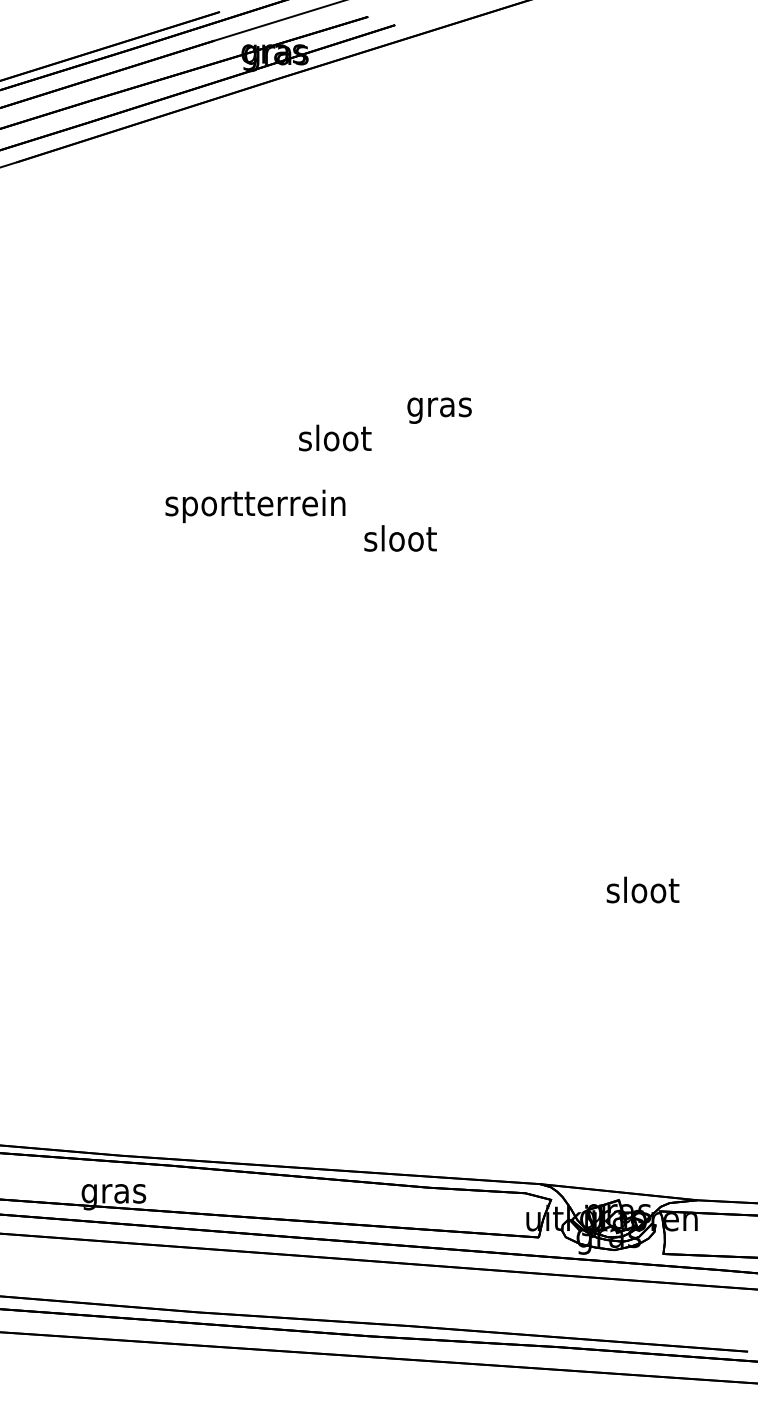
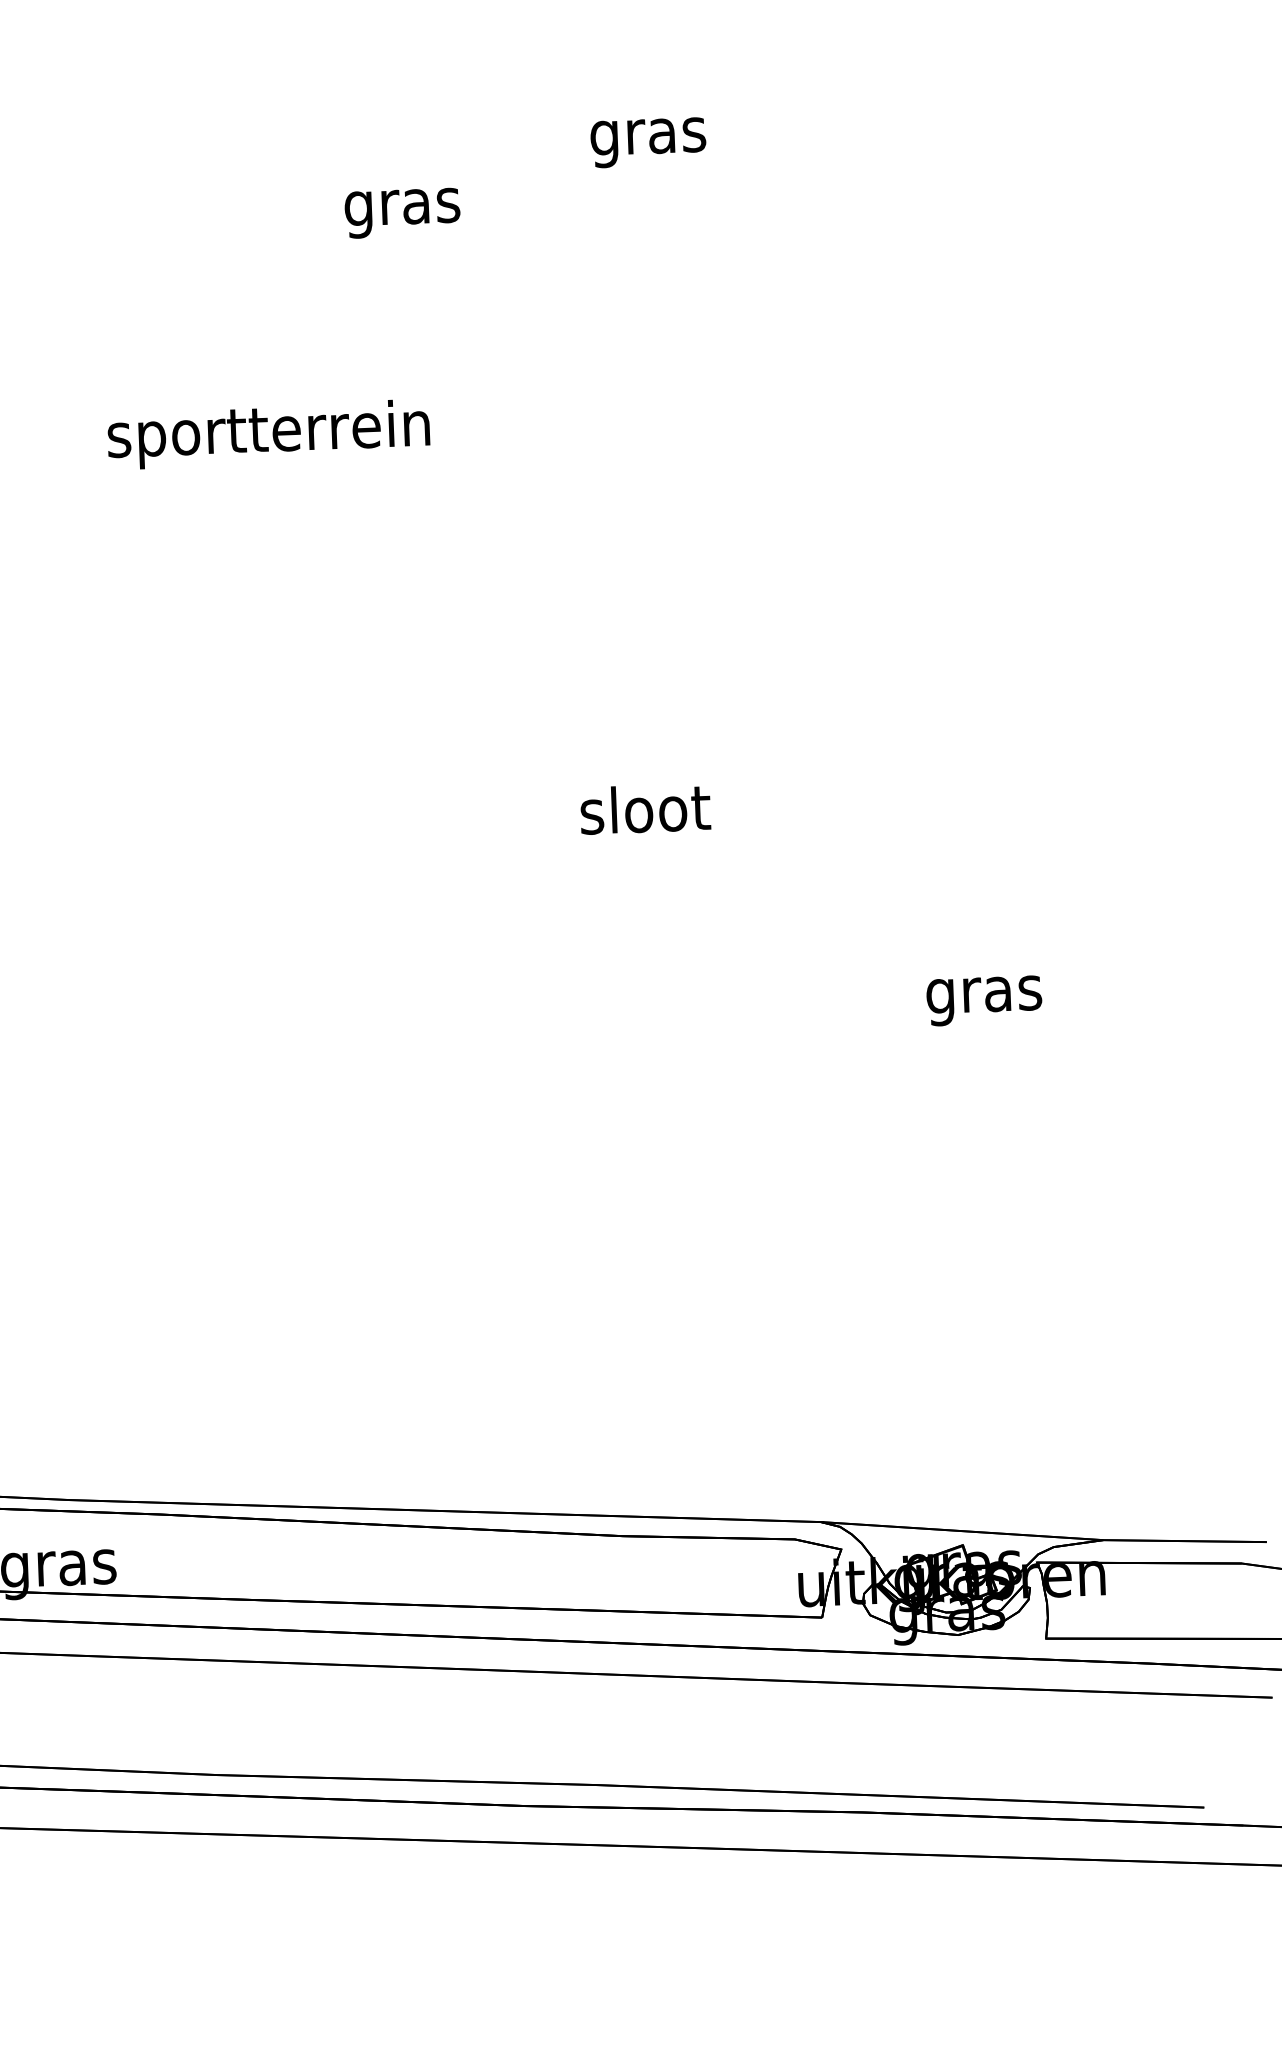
text: (439, 410) -> (648, 142), moved
text: (335, 441) -> (403, 207), sloot -> gras
text: (255, 506) -> (268, 434), moved
text: (400, 538) -> (645, 809), moved
text: (642, 893) -> (983, 994), sloot -> gras

